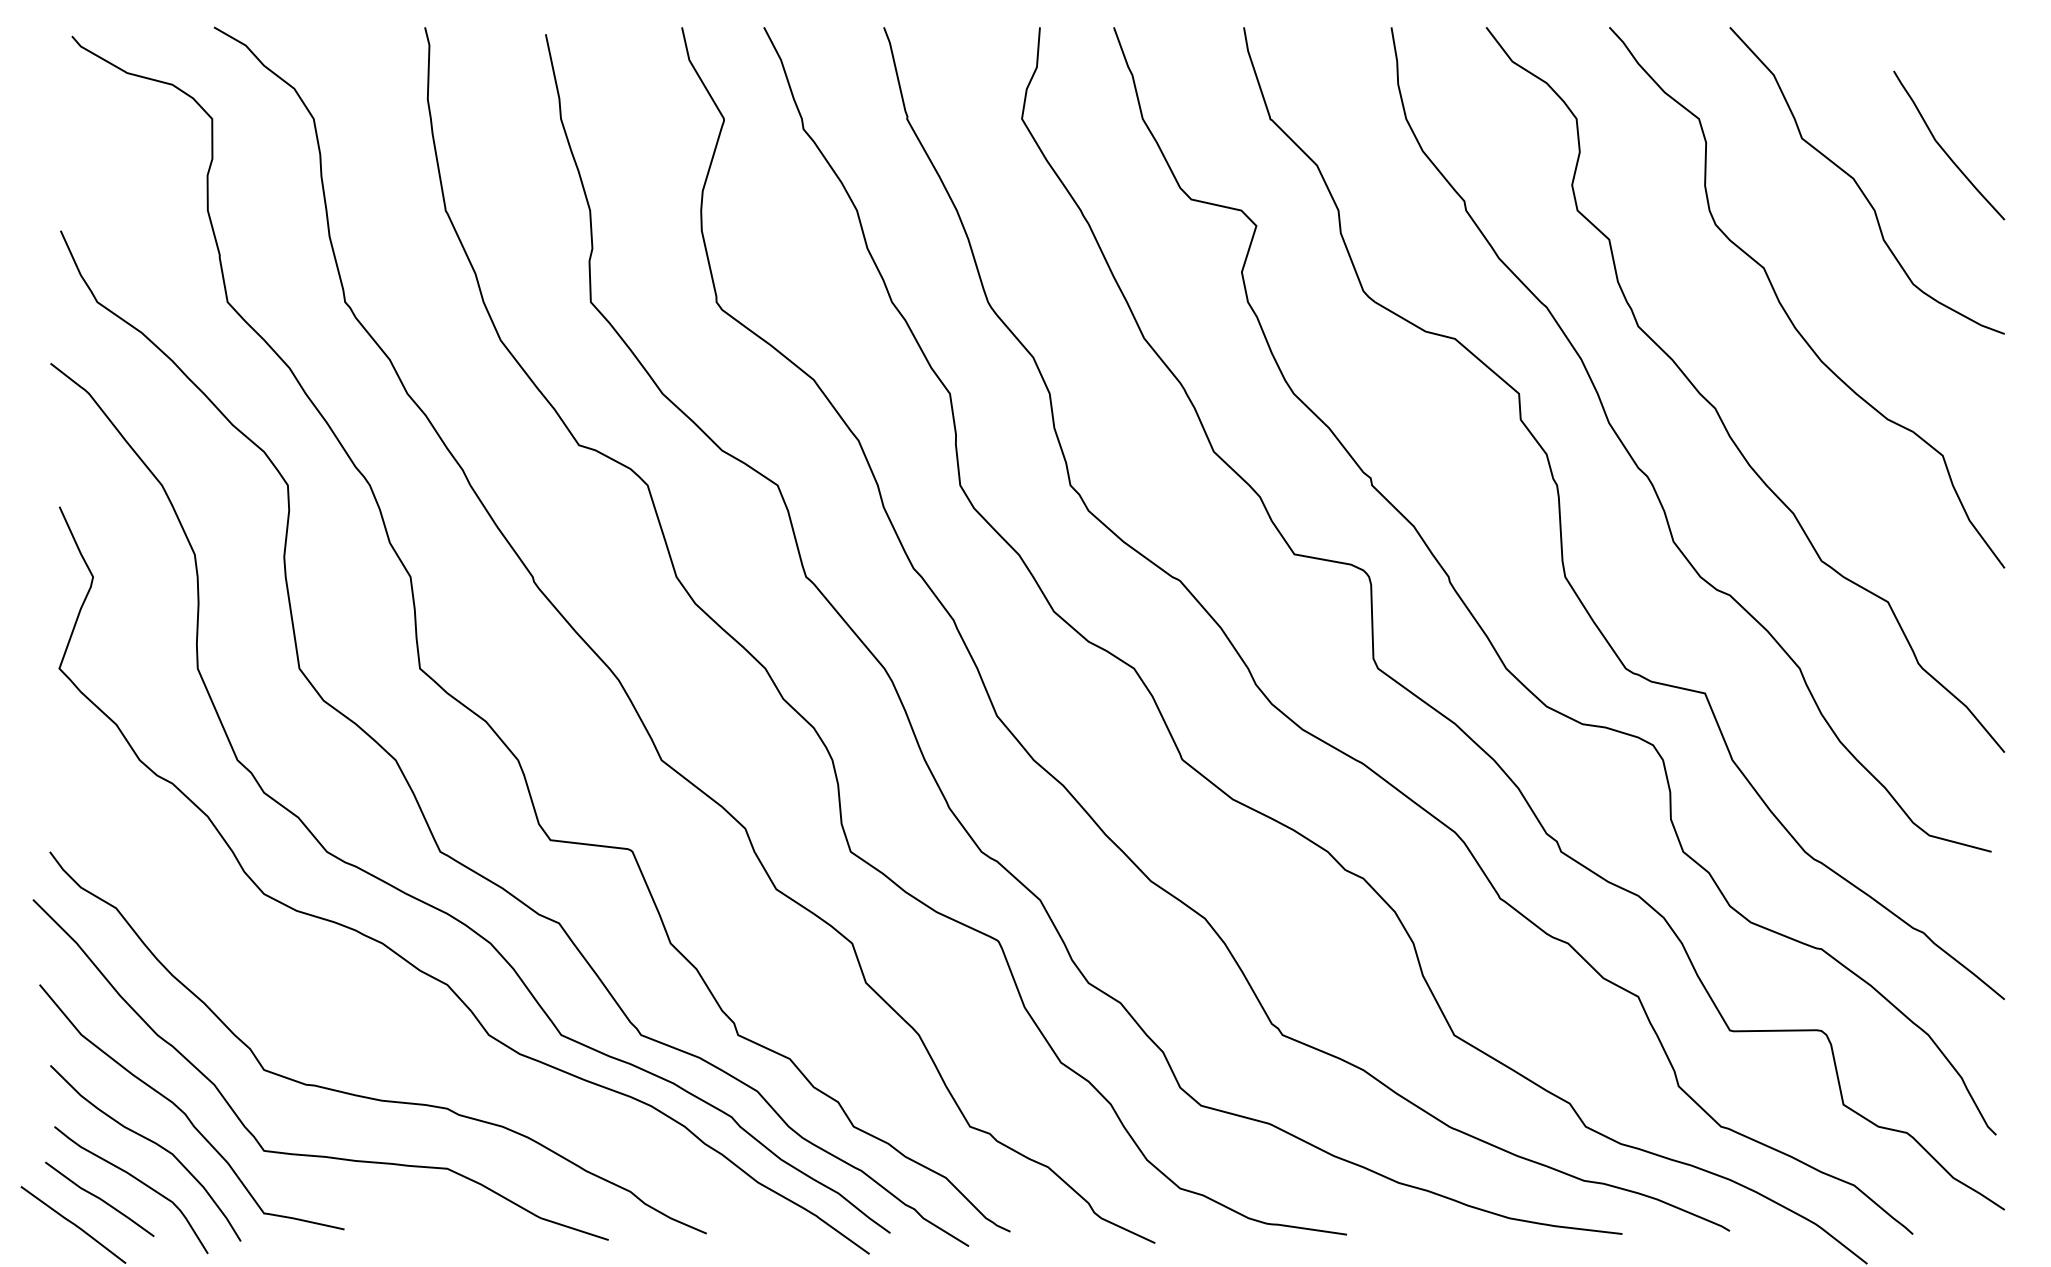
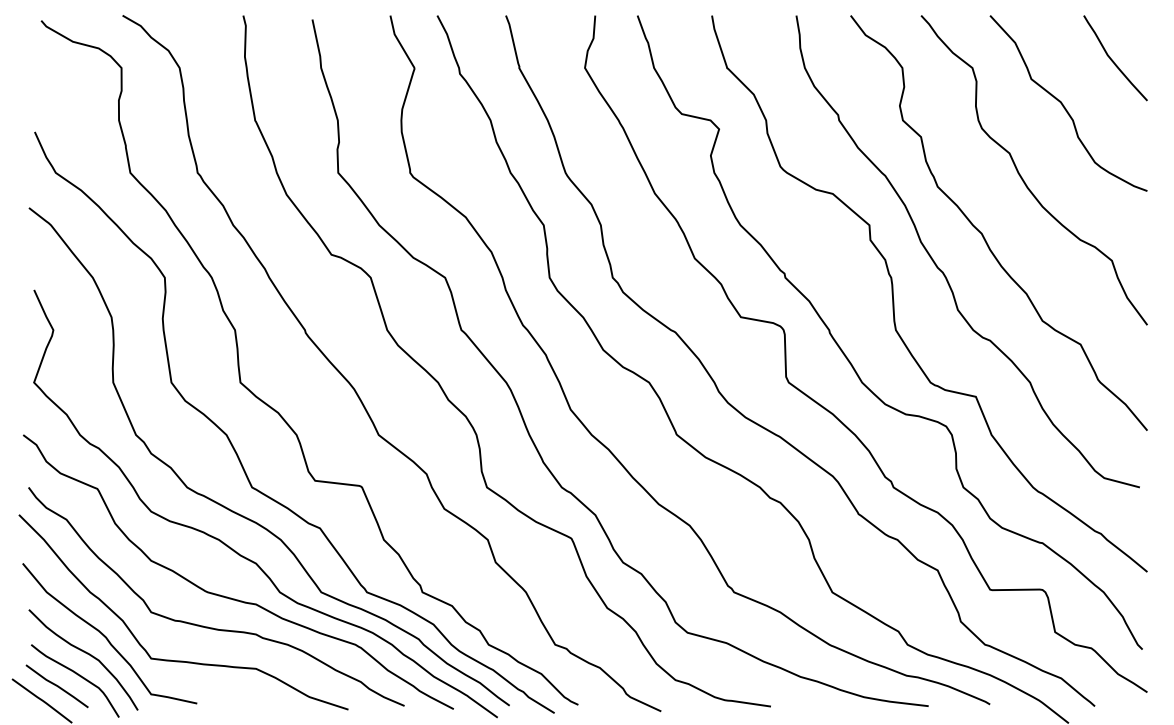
curve: (1945, 149) -> (1113, 60), moved
curve: (404, 1044) -> (231, 597), added

